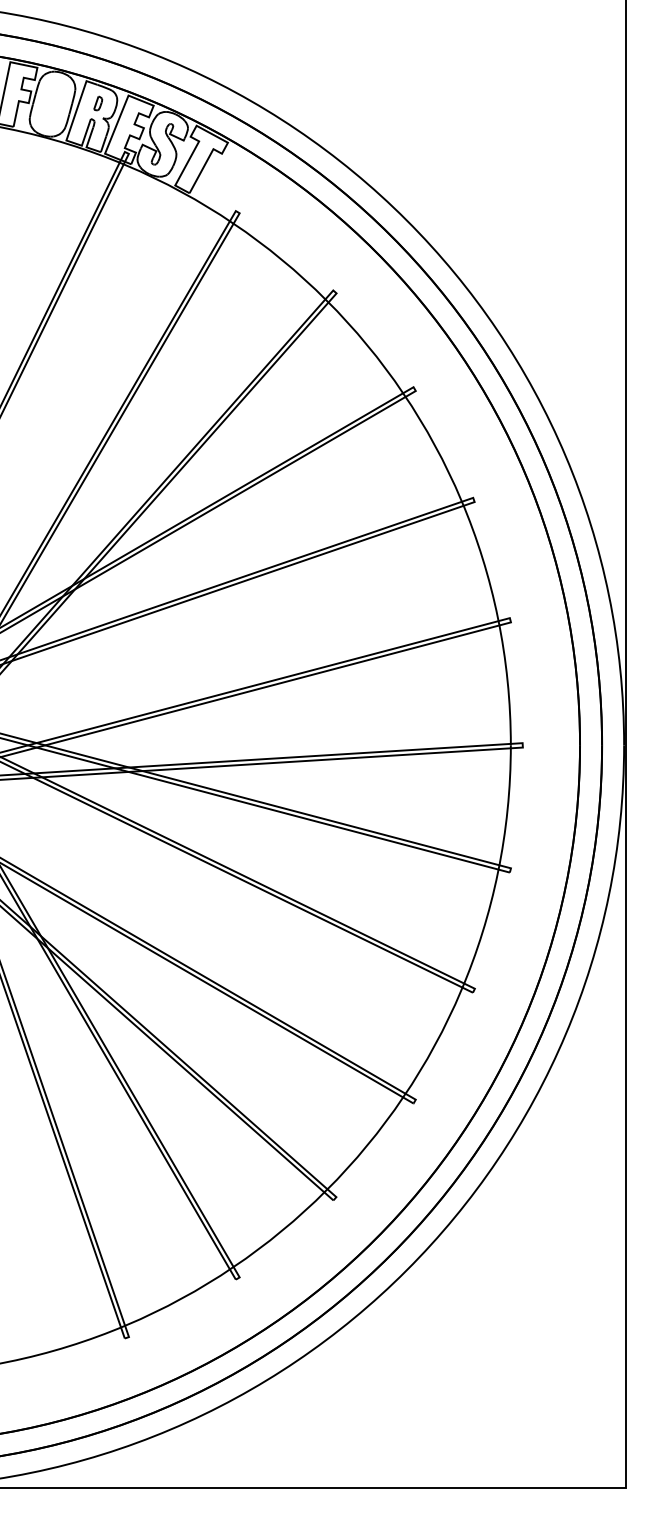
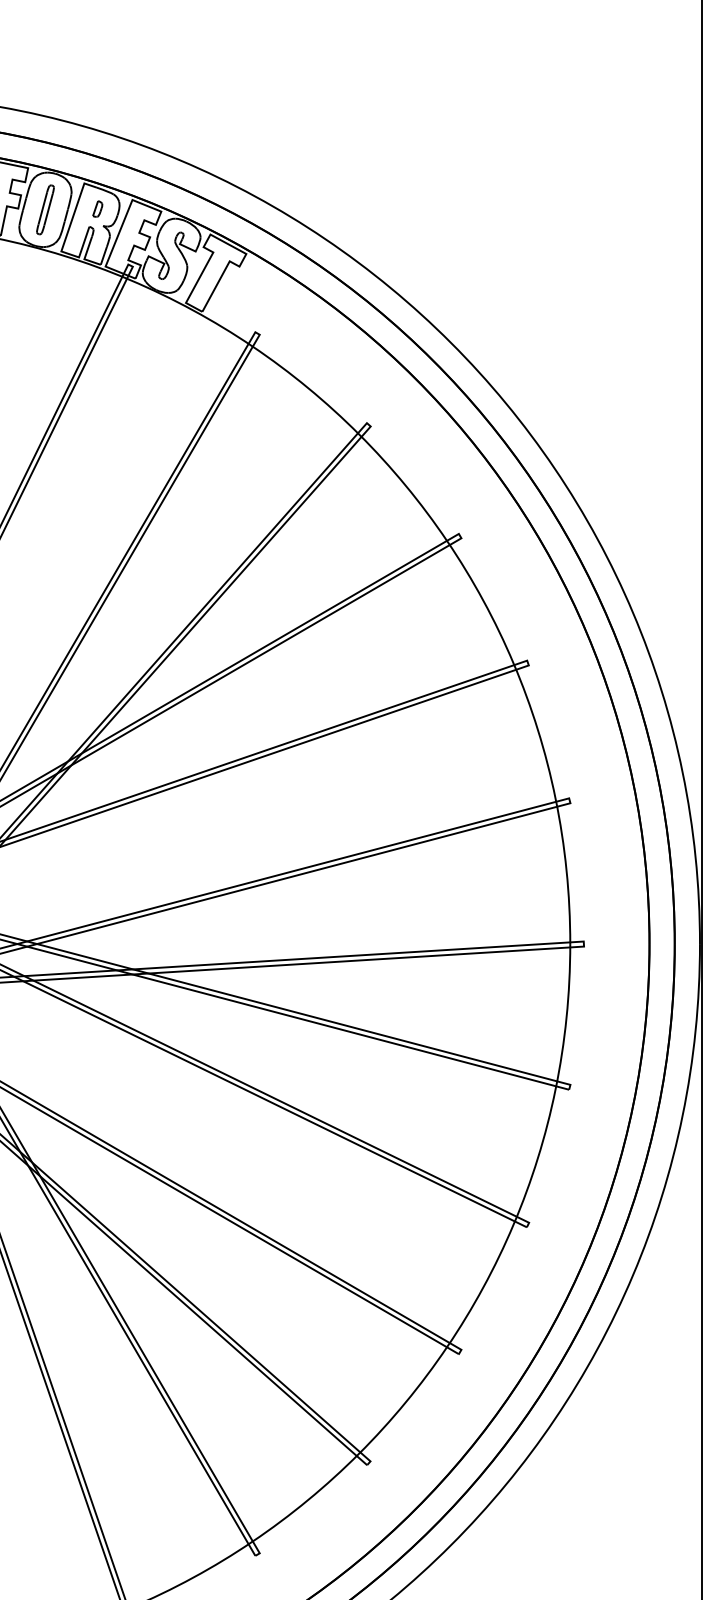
part: (52, 104) -> (45, 210), added

